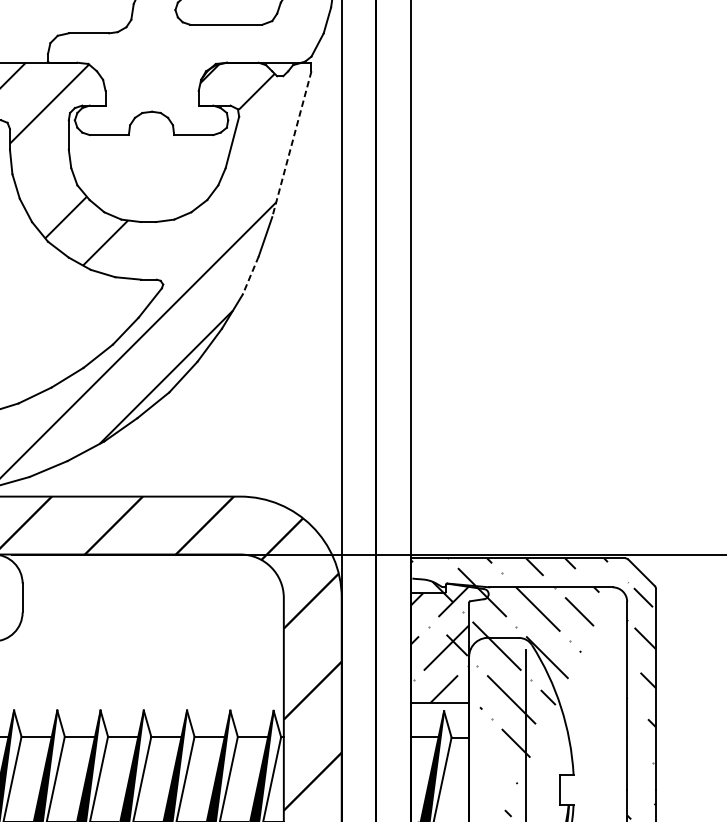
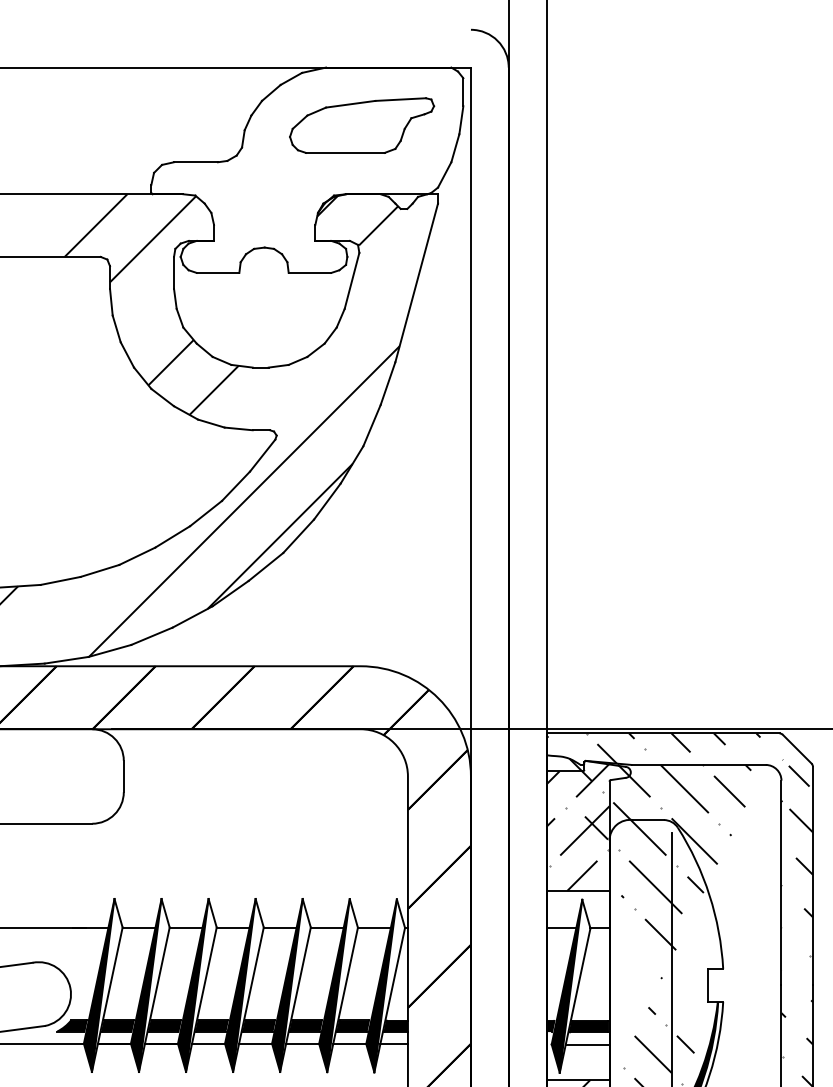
line: (291, 144) -> (416, 283), dashed -> solid
line: (250, 276) -> (371, 426), dashed -> solid

